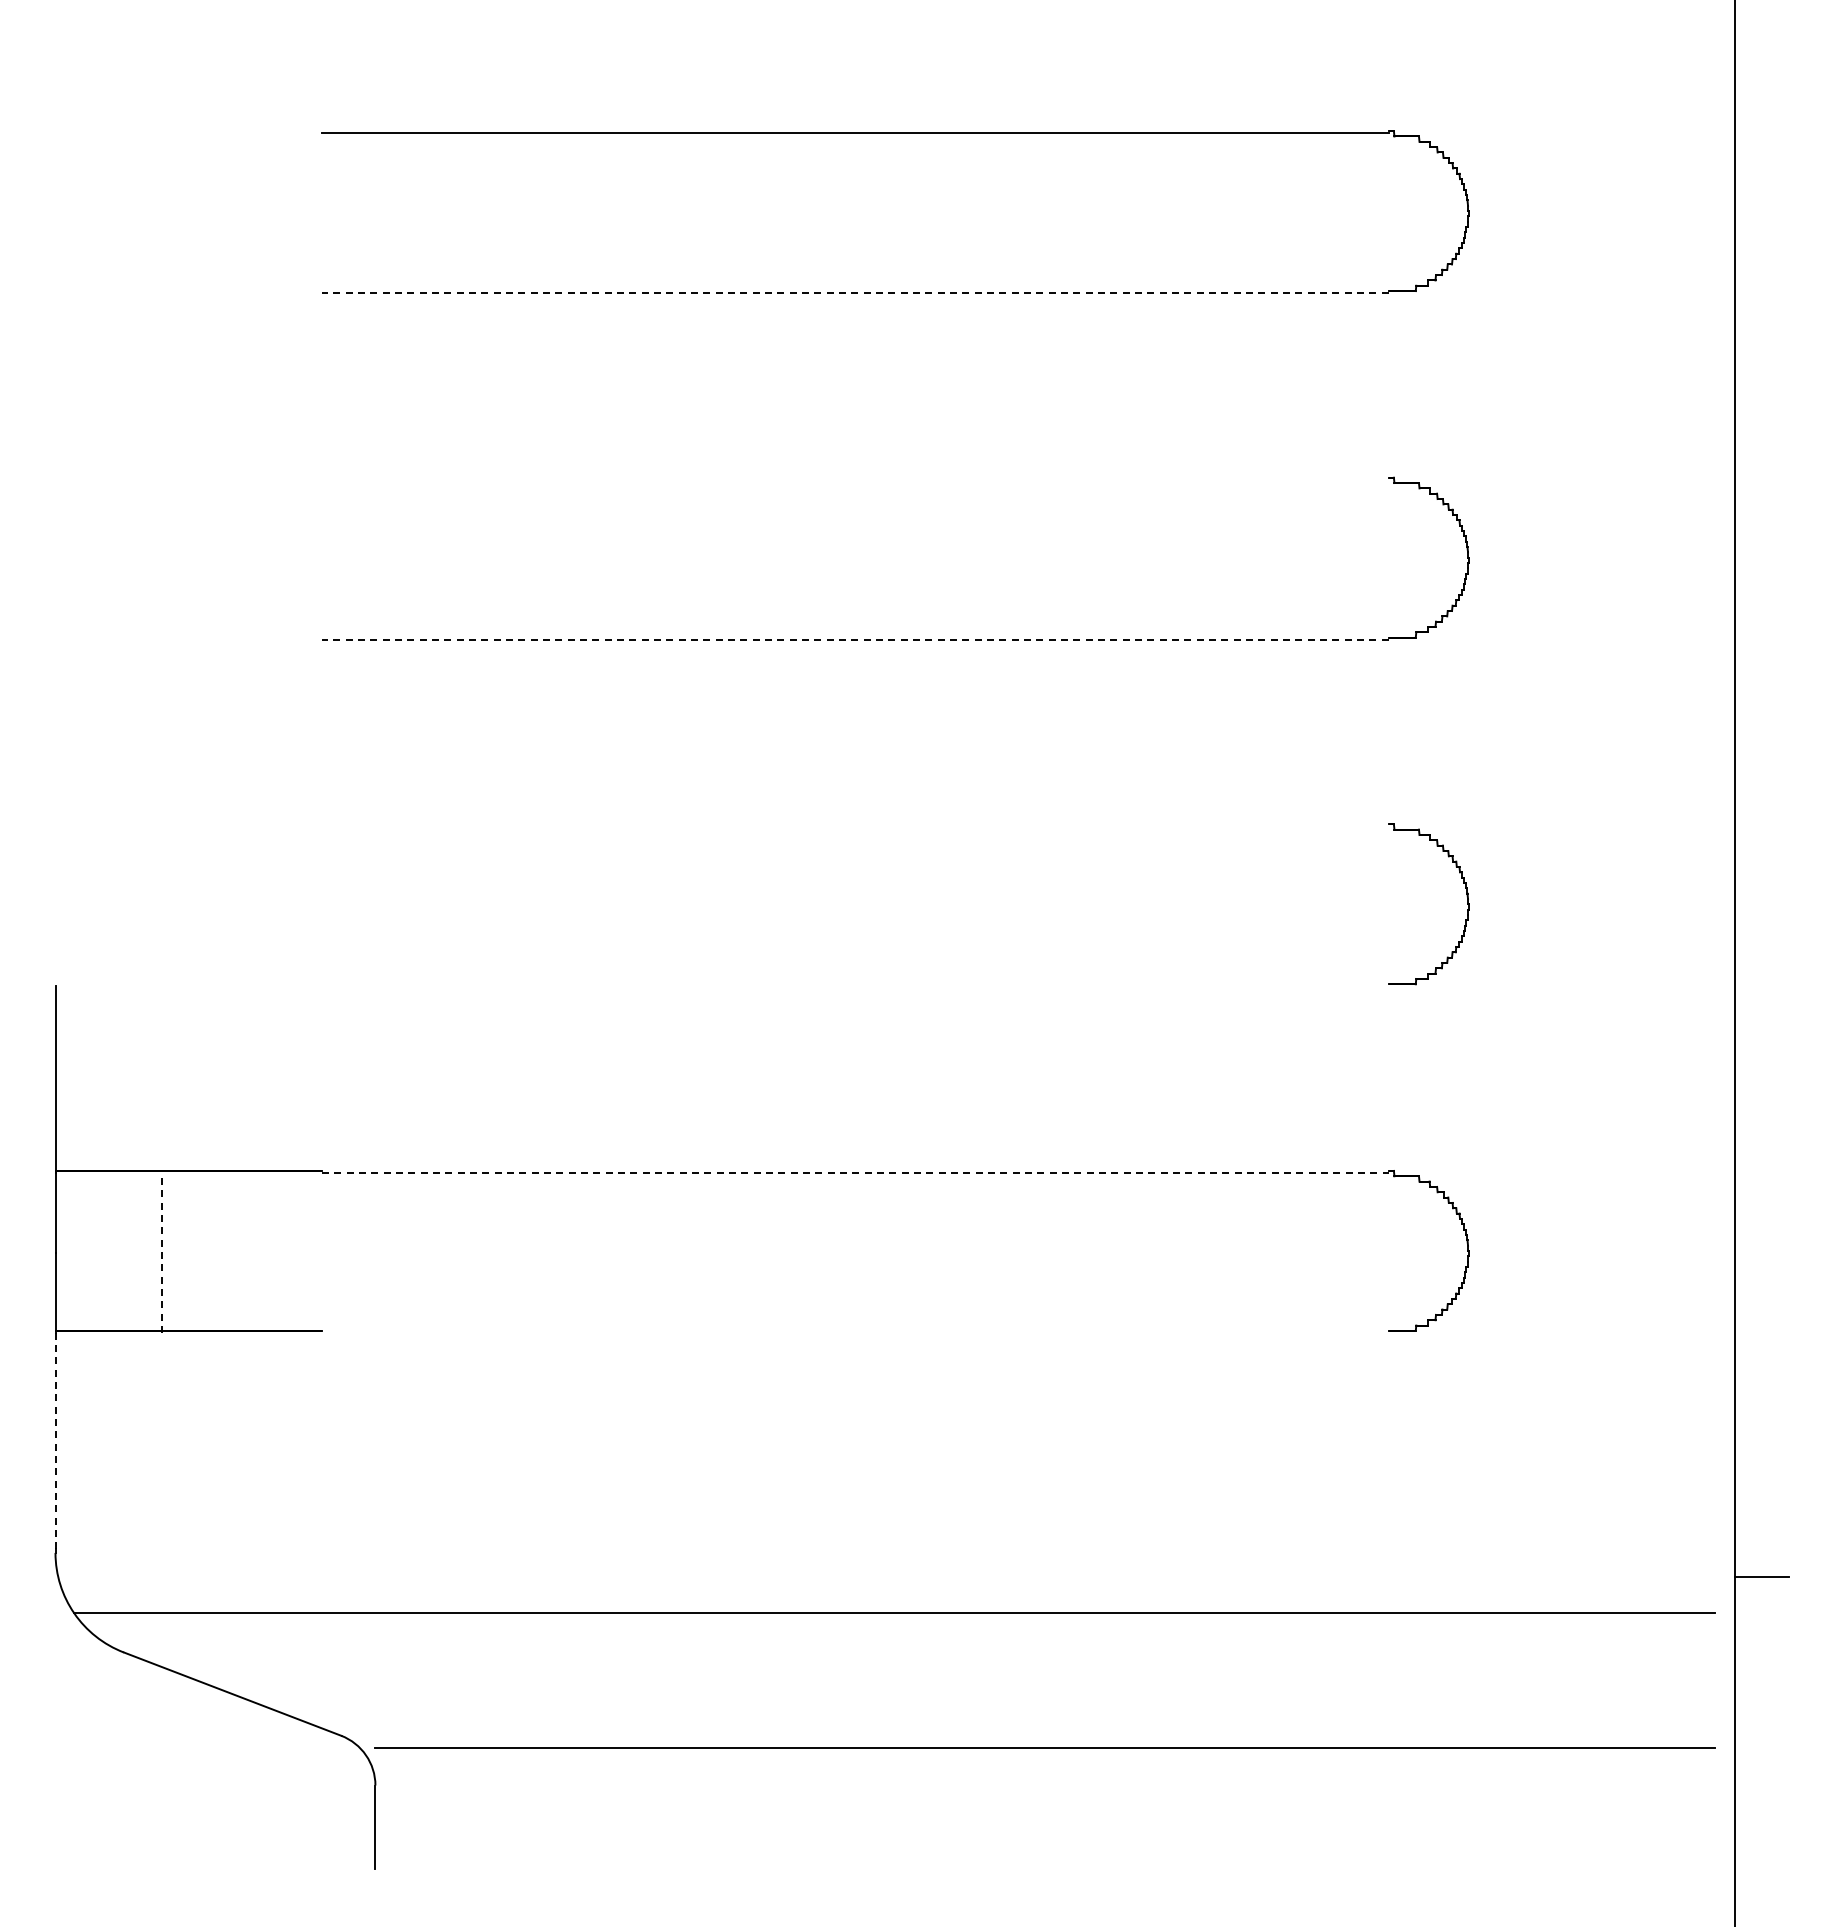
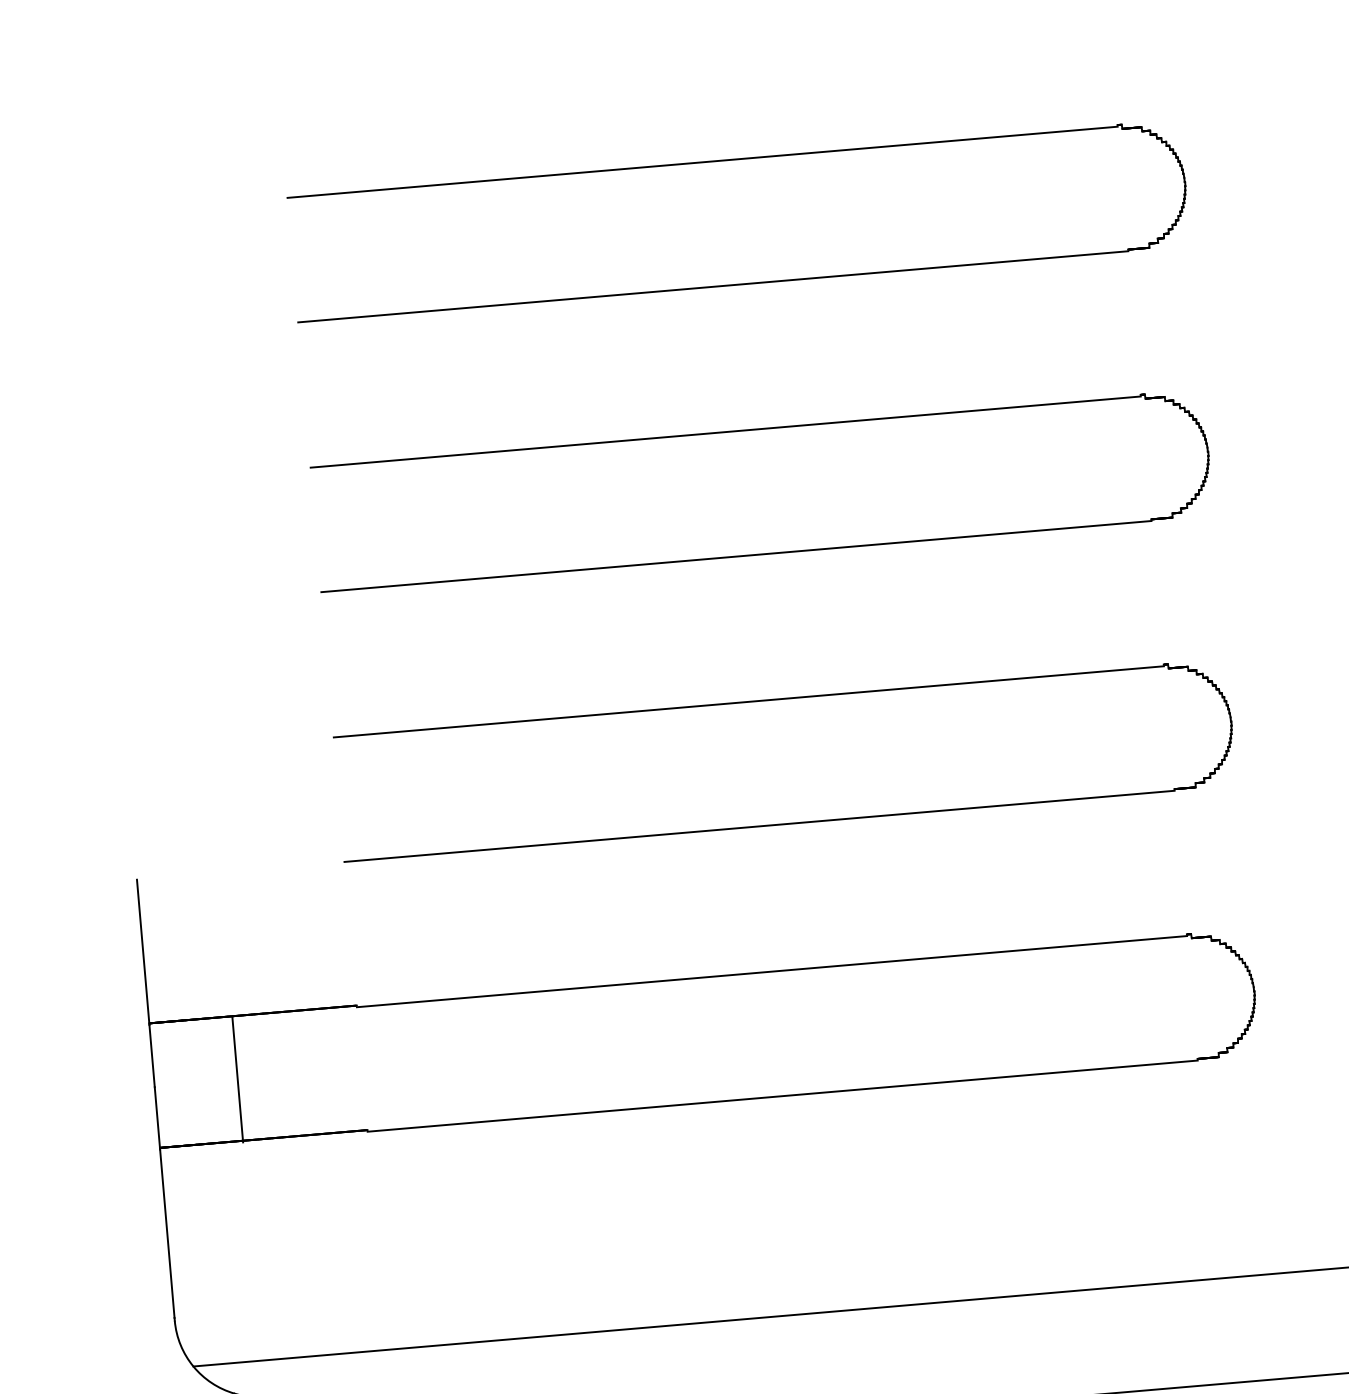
line: (854, 293) -> (712, 287), dashed -> solid
line: (855, 479) -> (725, 431), added
line: (854, 639) -> (735, 556), dashed -> solid
line: (855, 826) -> (749, 701), added
line: (855, 986) -> (759, 826), added
line: (855, 1173) -> (772, 972), dashed -> solid
line: (162, 1252) -> (238, 1079), dashed -> solid
line: (855, 1332) -> (782, 1095), added
line: (55, 1440) -> (167, 1233), dashed -> solid

